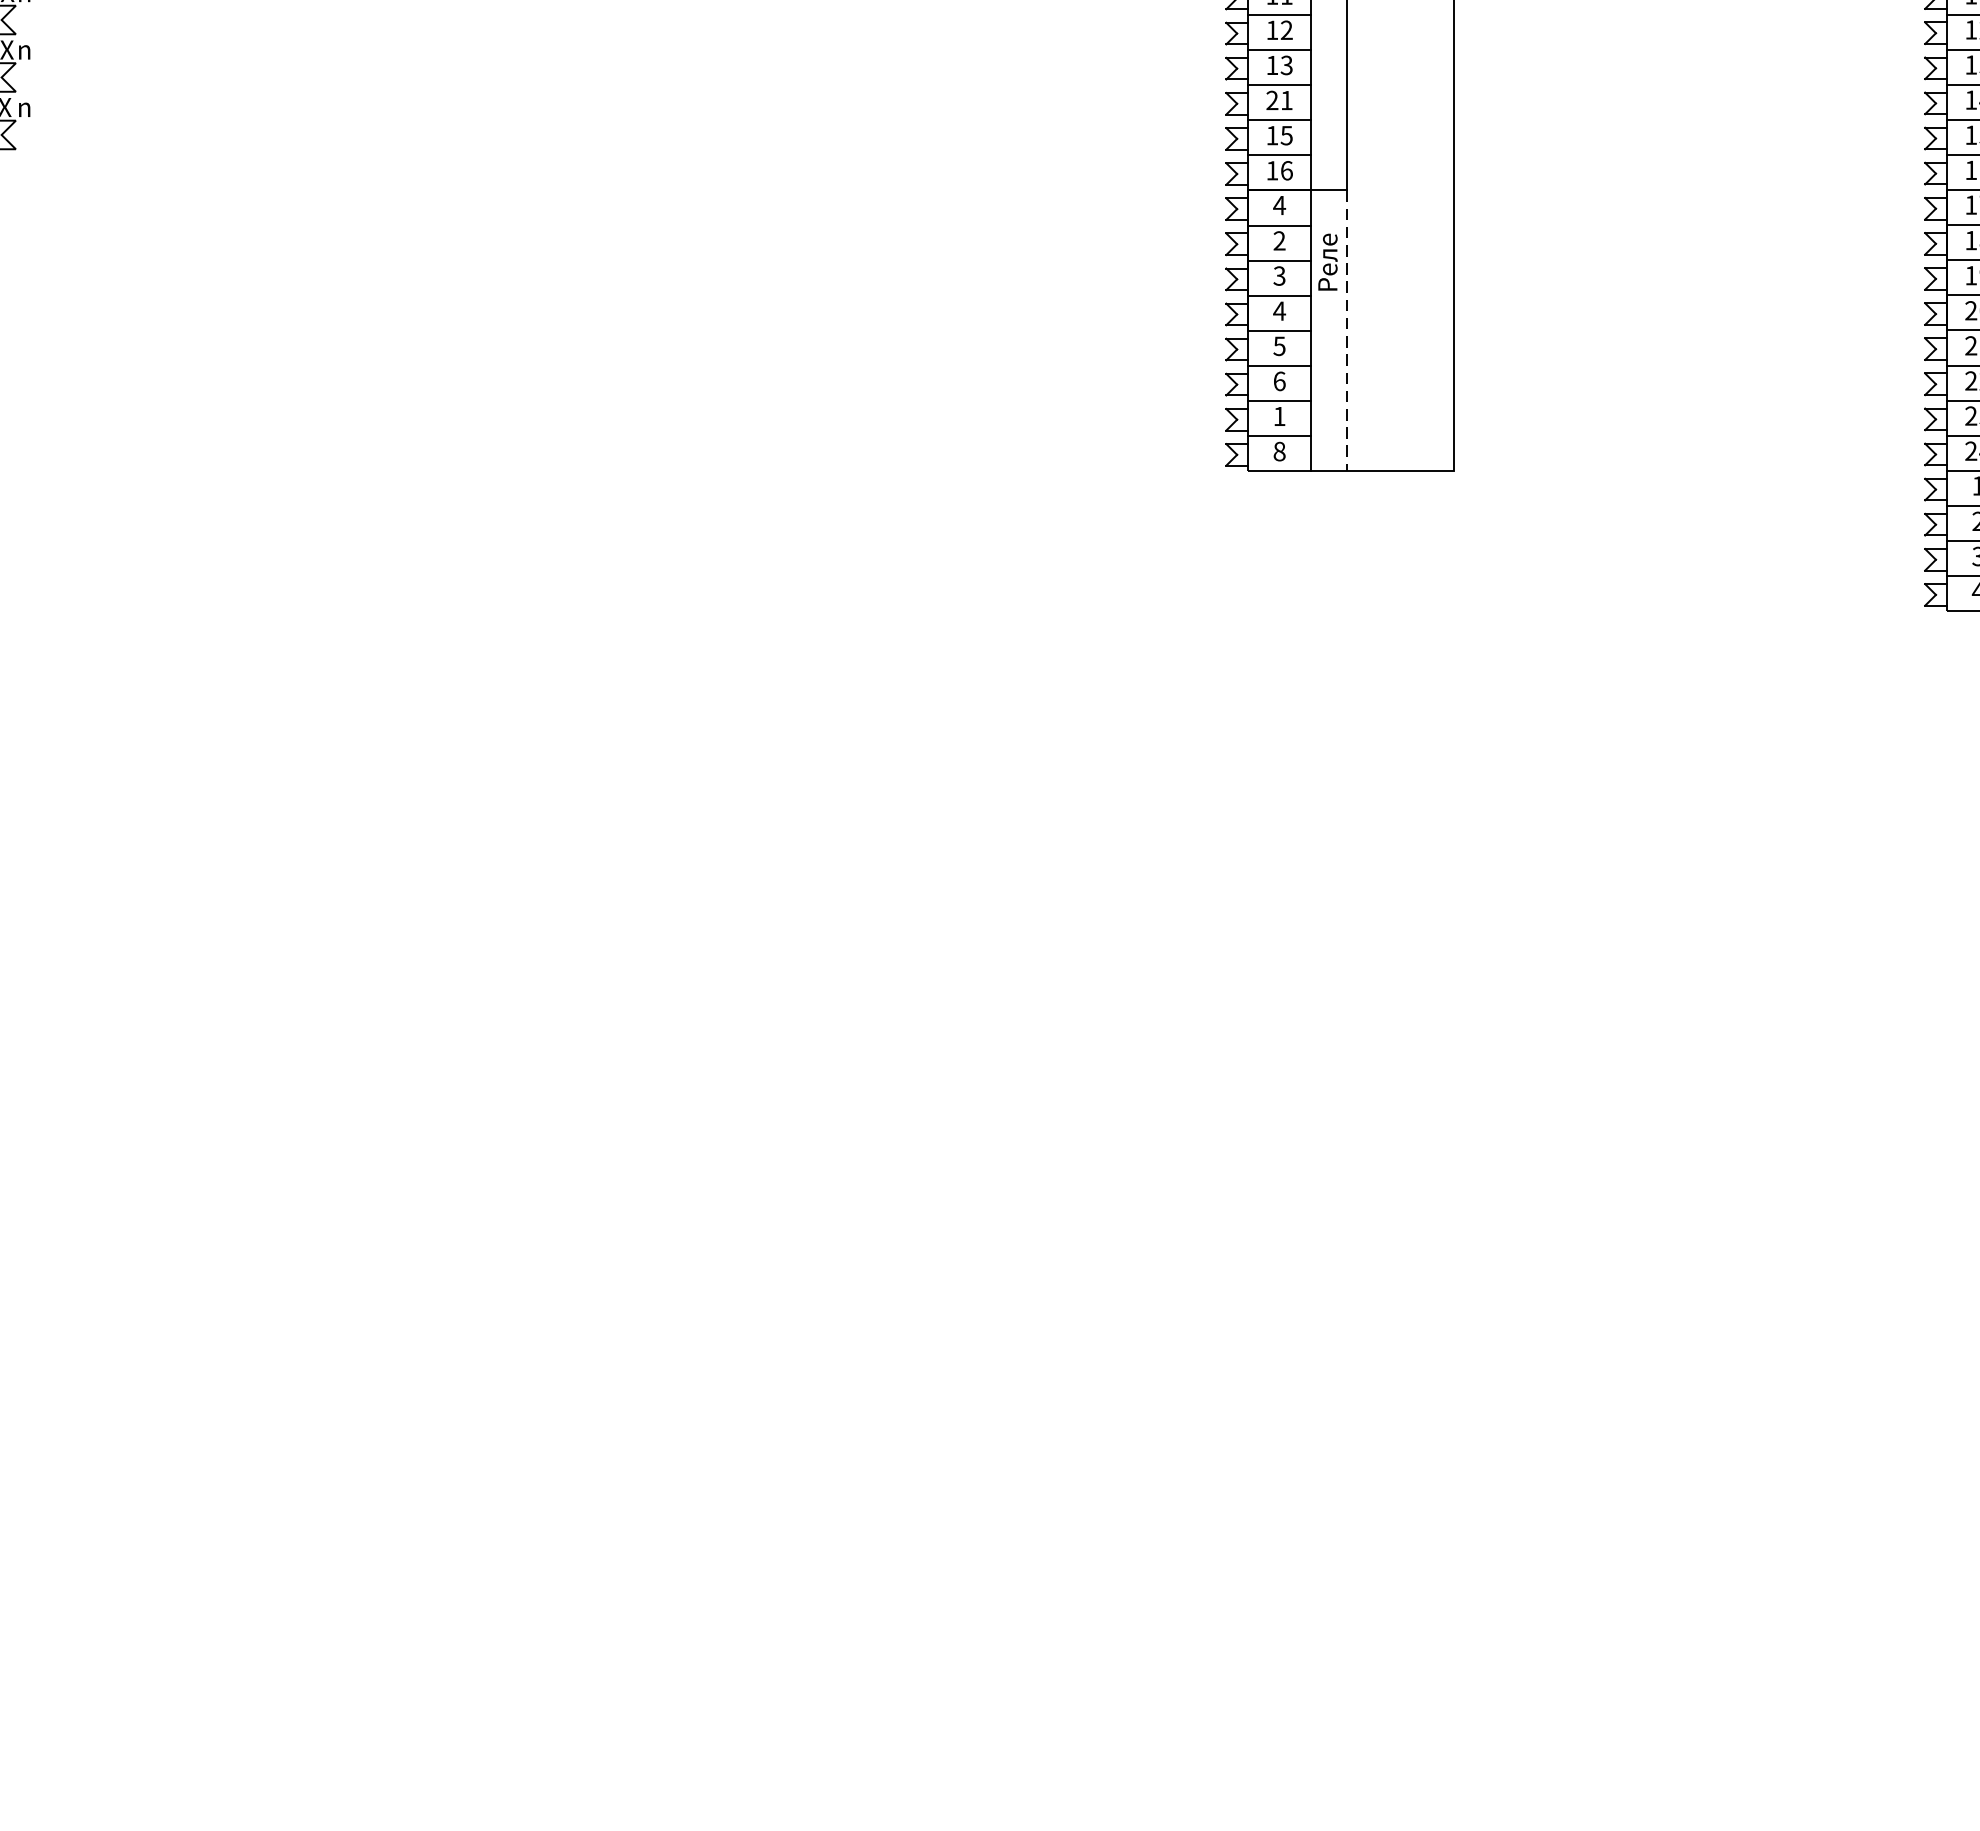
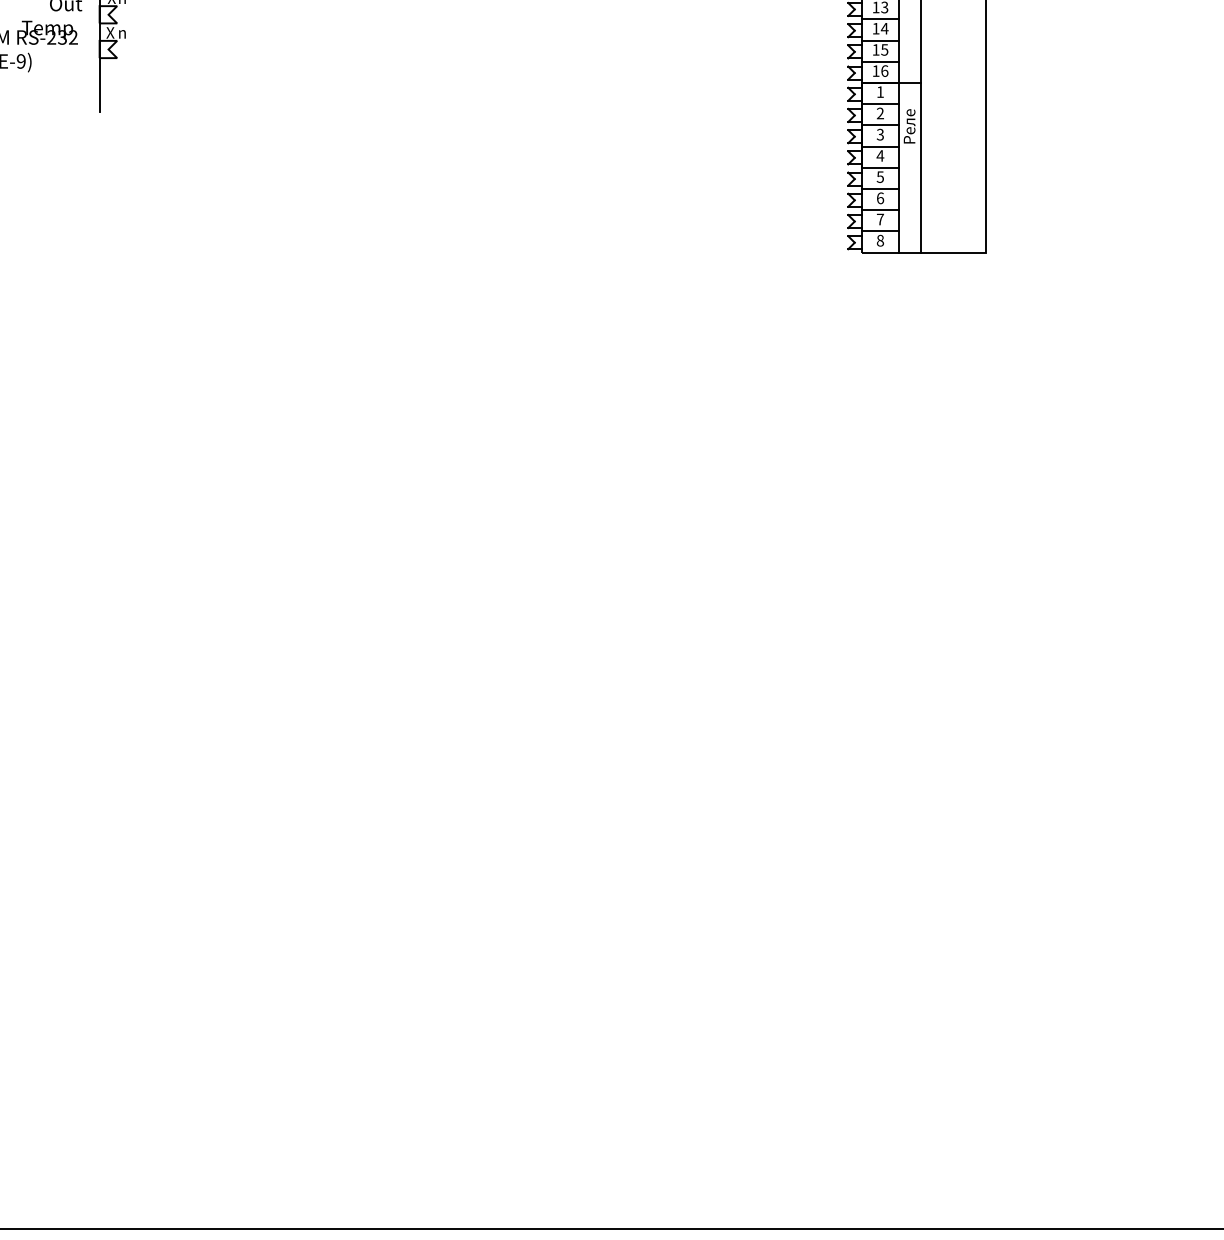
text: (1279, 100) -> (880, 28), 21 -> 14
text: (1279, 204) -> (880, 91), 4 -> 1
line: (1347, 330) -> (921, 167), dashed -> solid
text: (1279, 416) -> (880, 219), 1 -> 7

